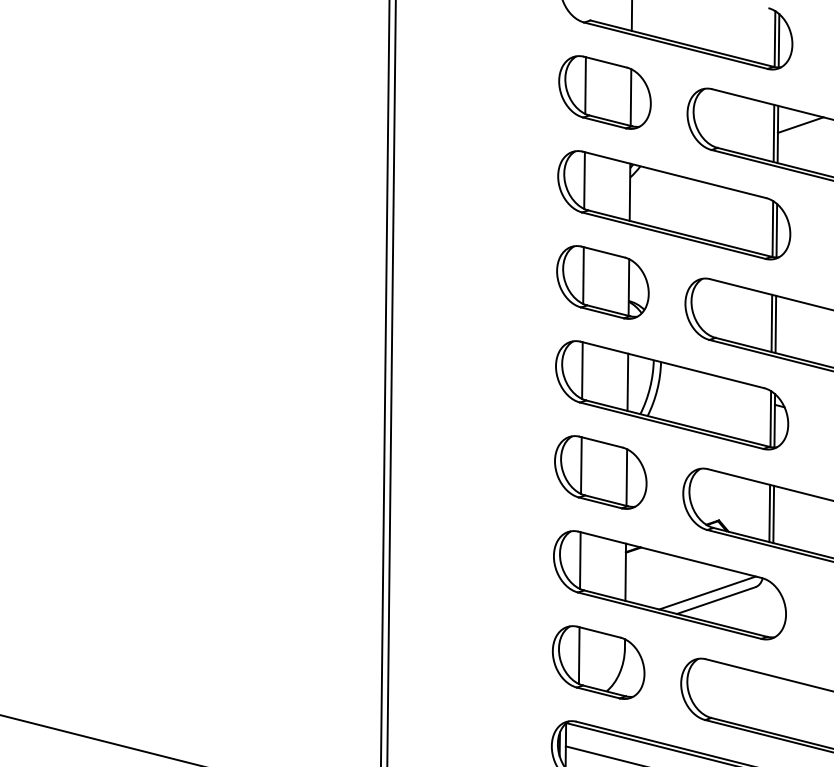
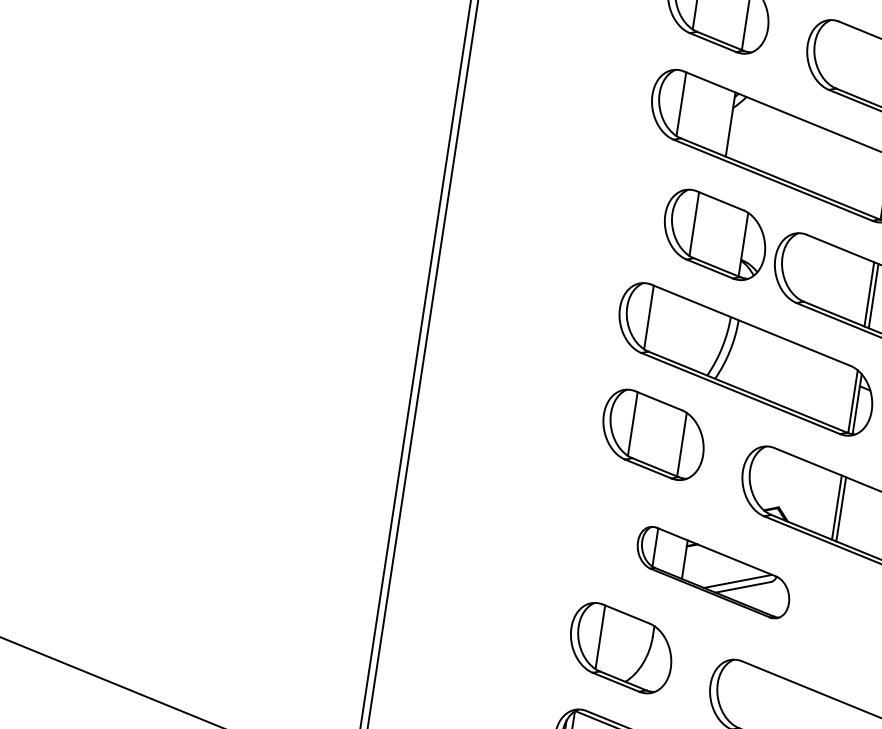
part: (602, 282) -> (714, 234), moved
line: (627, 381) -> (697, 336), removed
part: (669, 585) -> (712, 572), size x0.6

